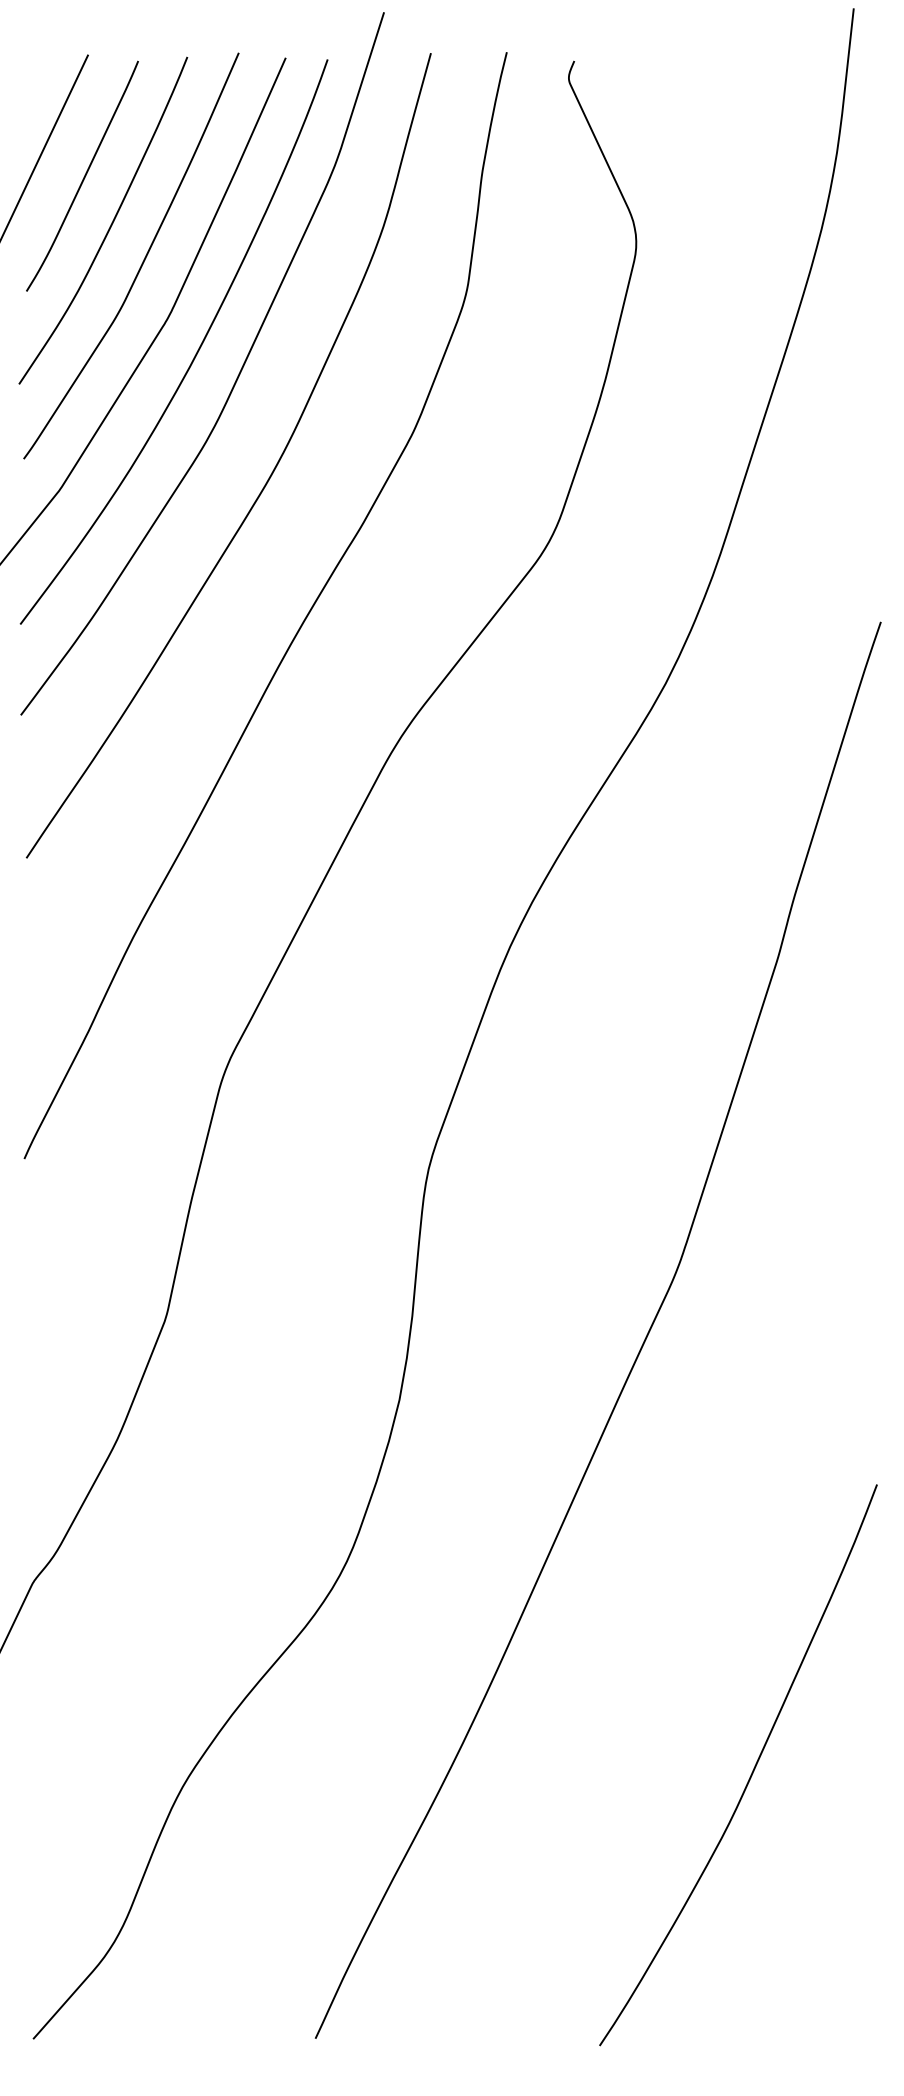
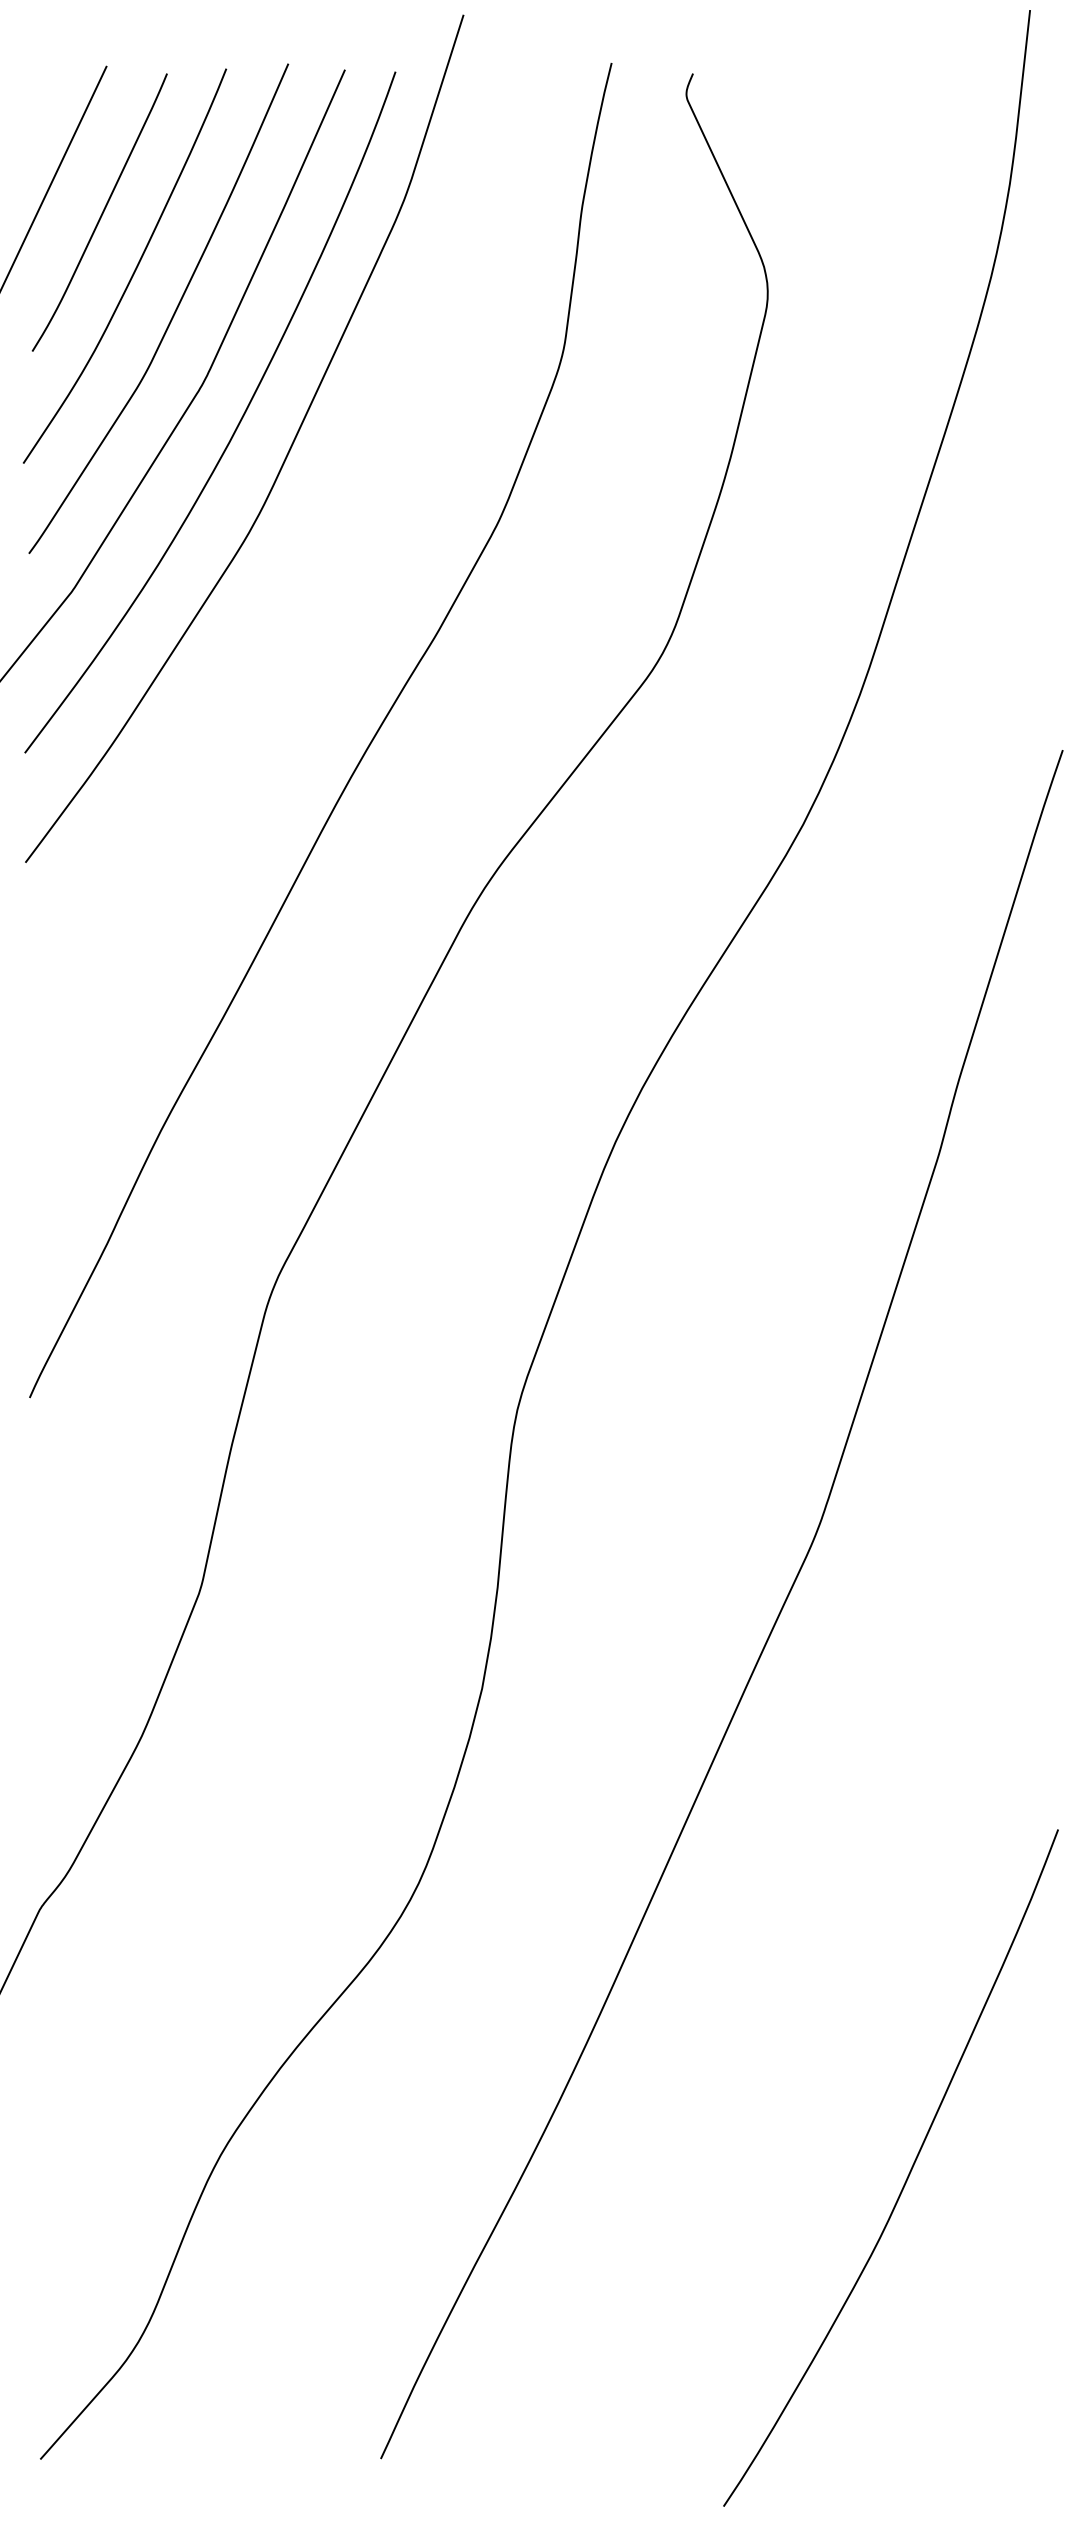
curve: (267, 480) -> (322, 579), removed
curve: (752, 1771) -> (907, 2175), moved

